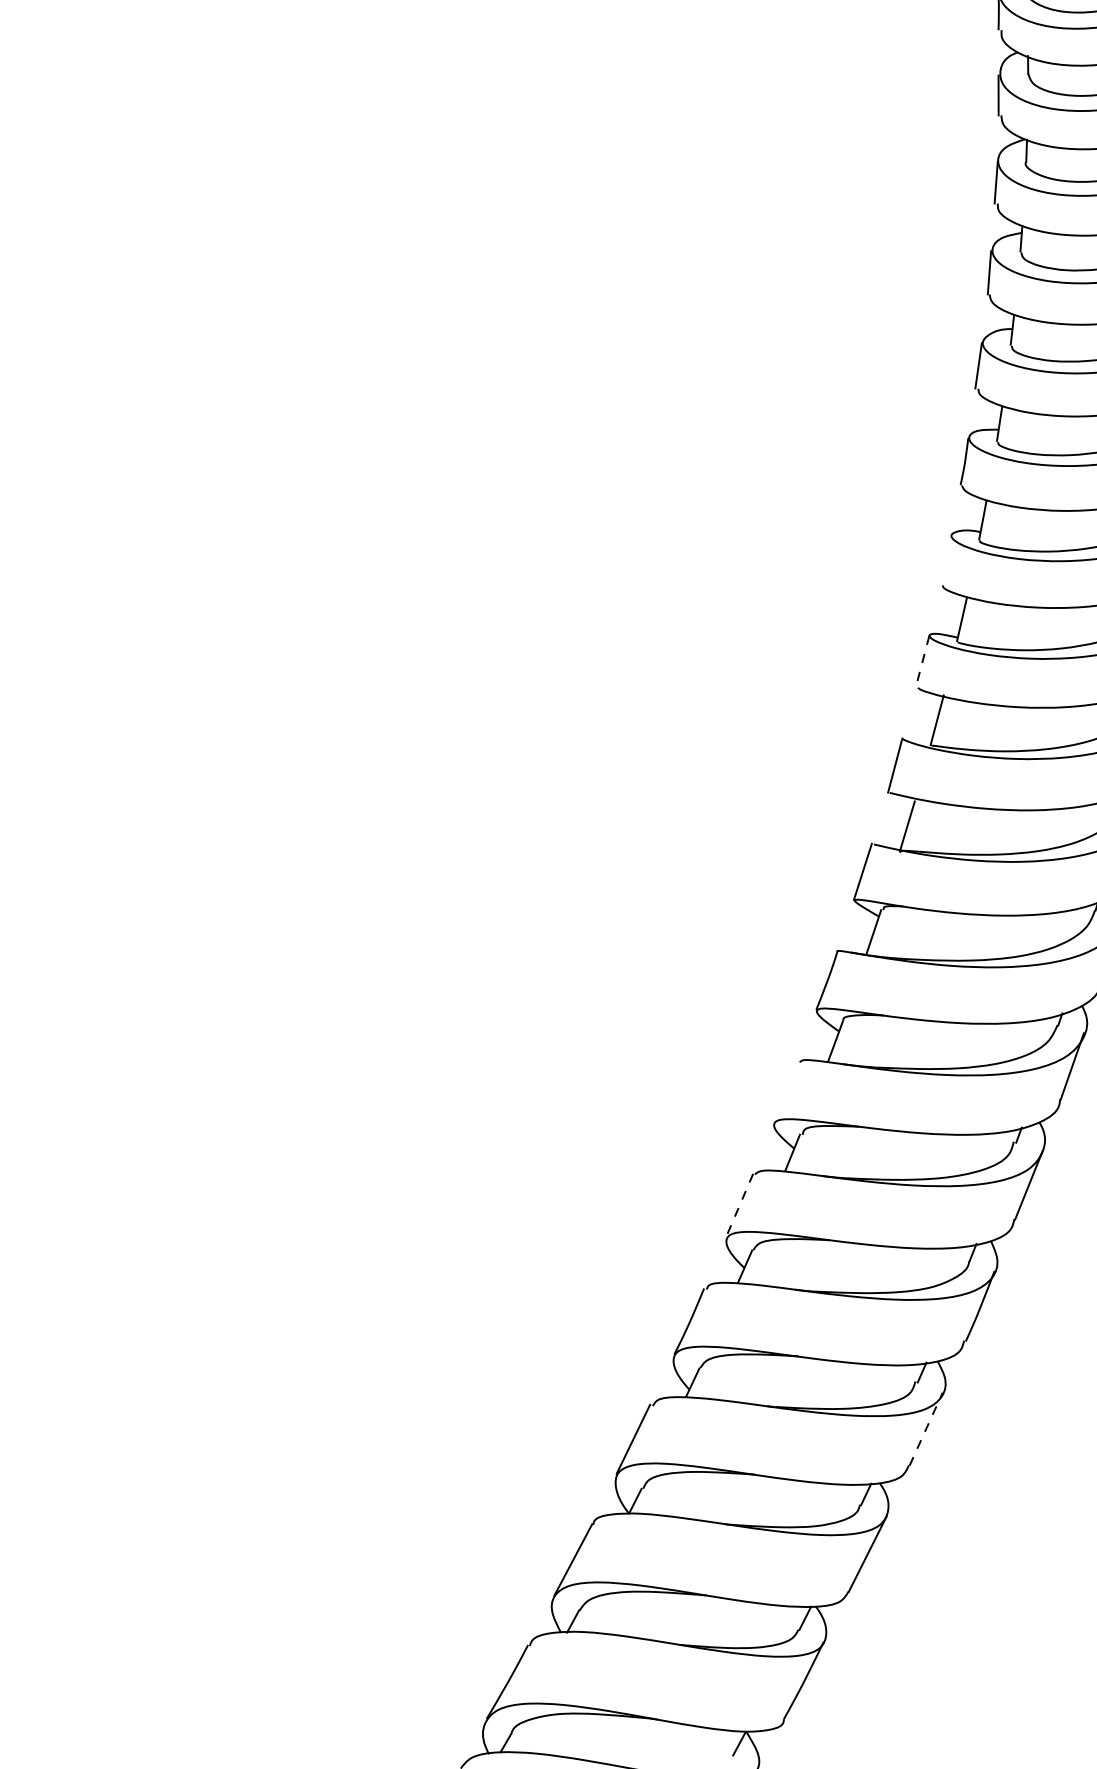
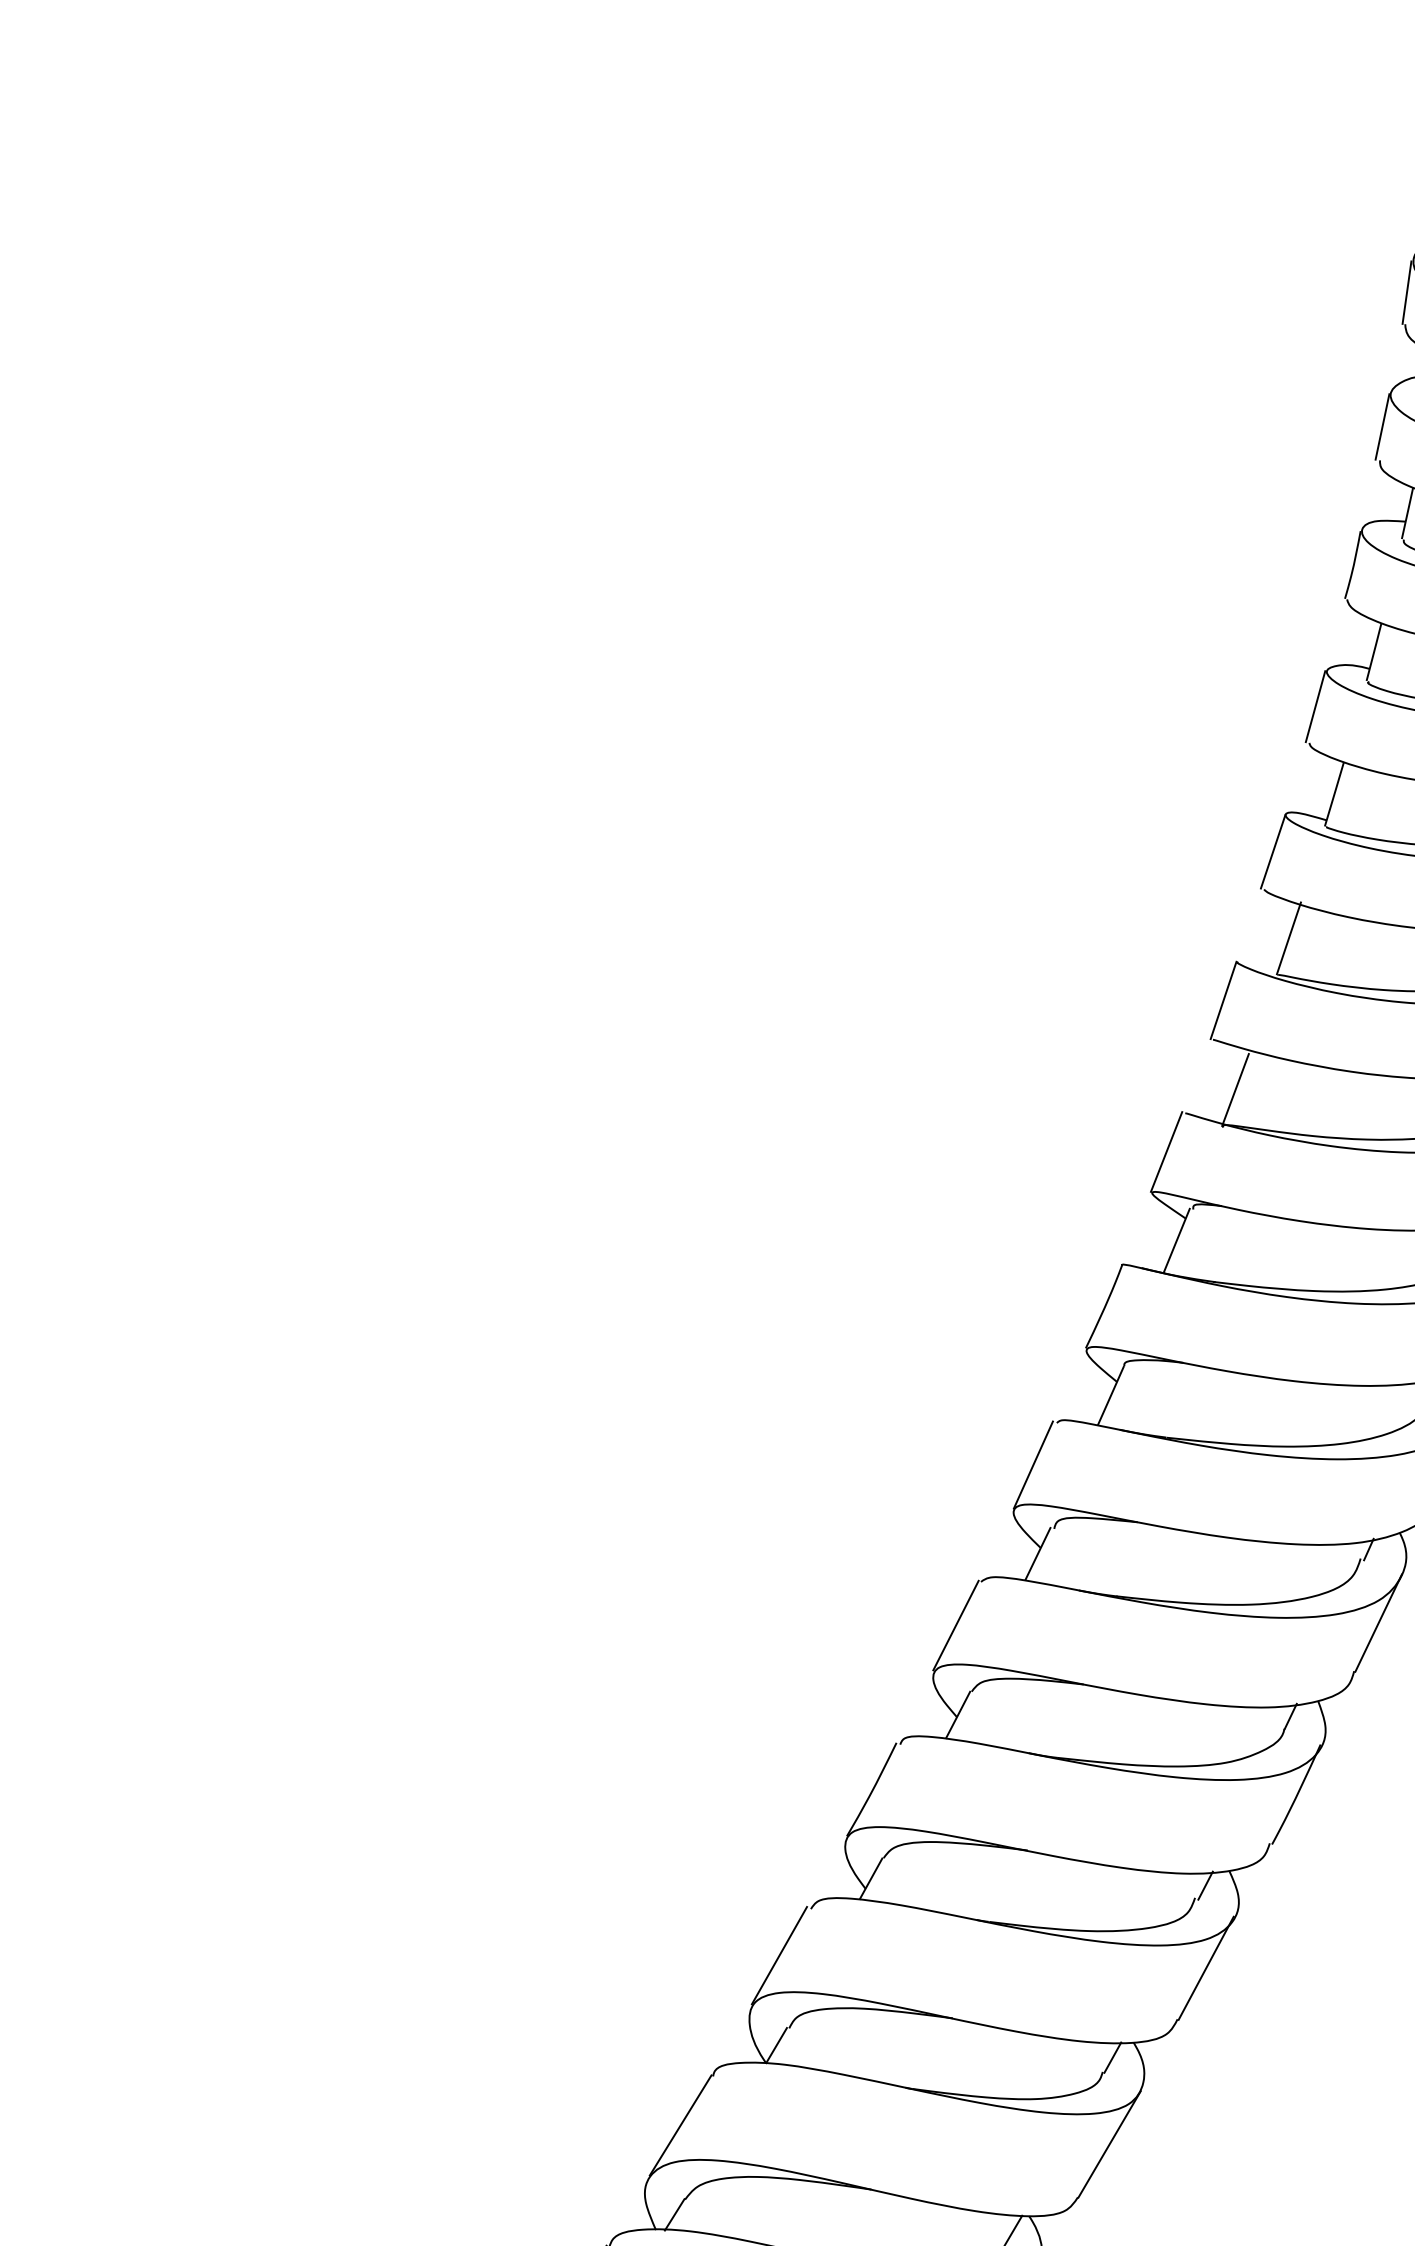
line: (945, 560) -> (1315, 706), added
line: (922, 661) -> (1273, 851), dashed -> solid
line: (785, 1091) -> (1033, 1464), added
line: (739, 1205) -> (955, 1625), dashed -> solid
line: (926, 1428) -> (1206, 1967), dashed -> solid

